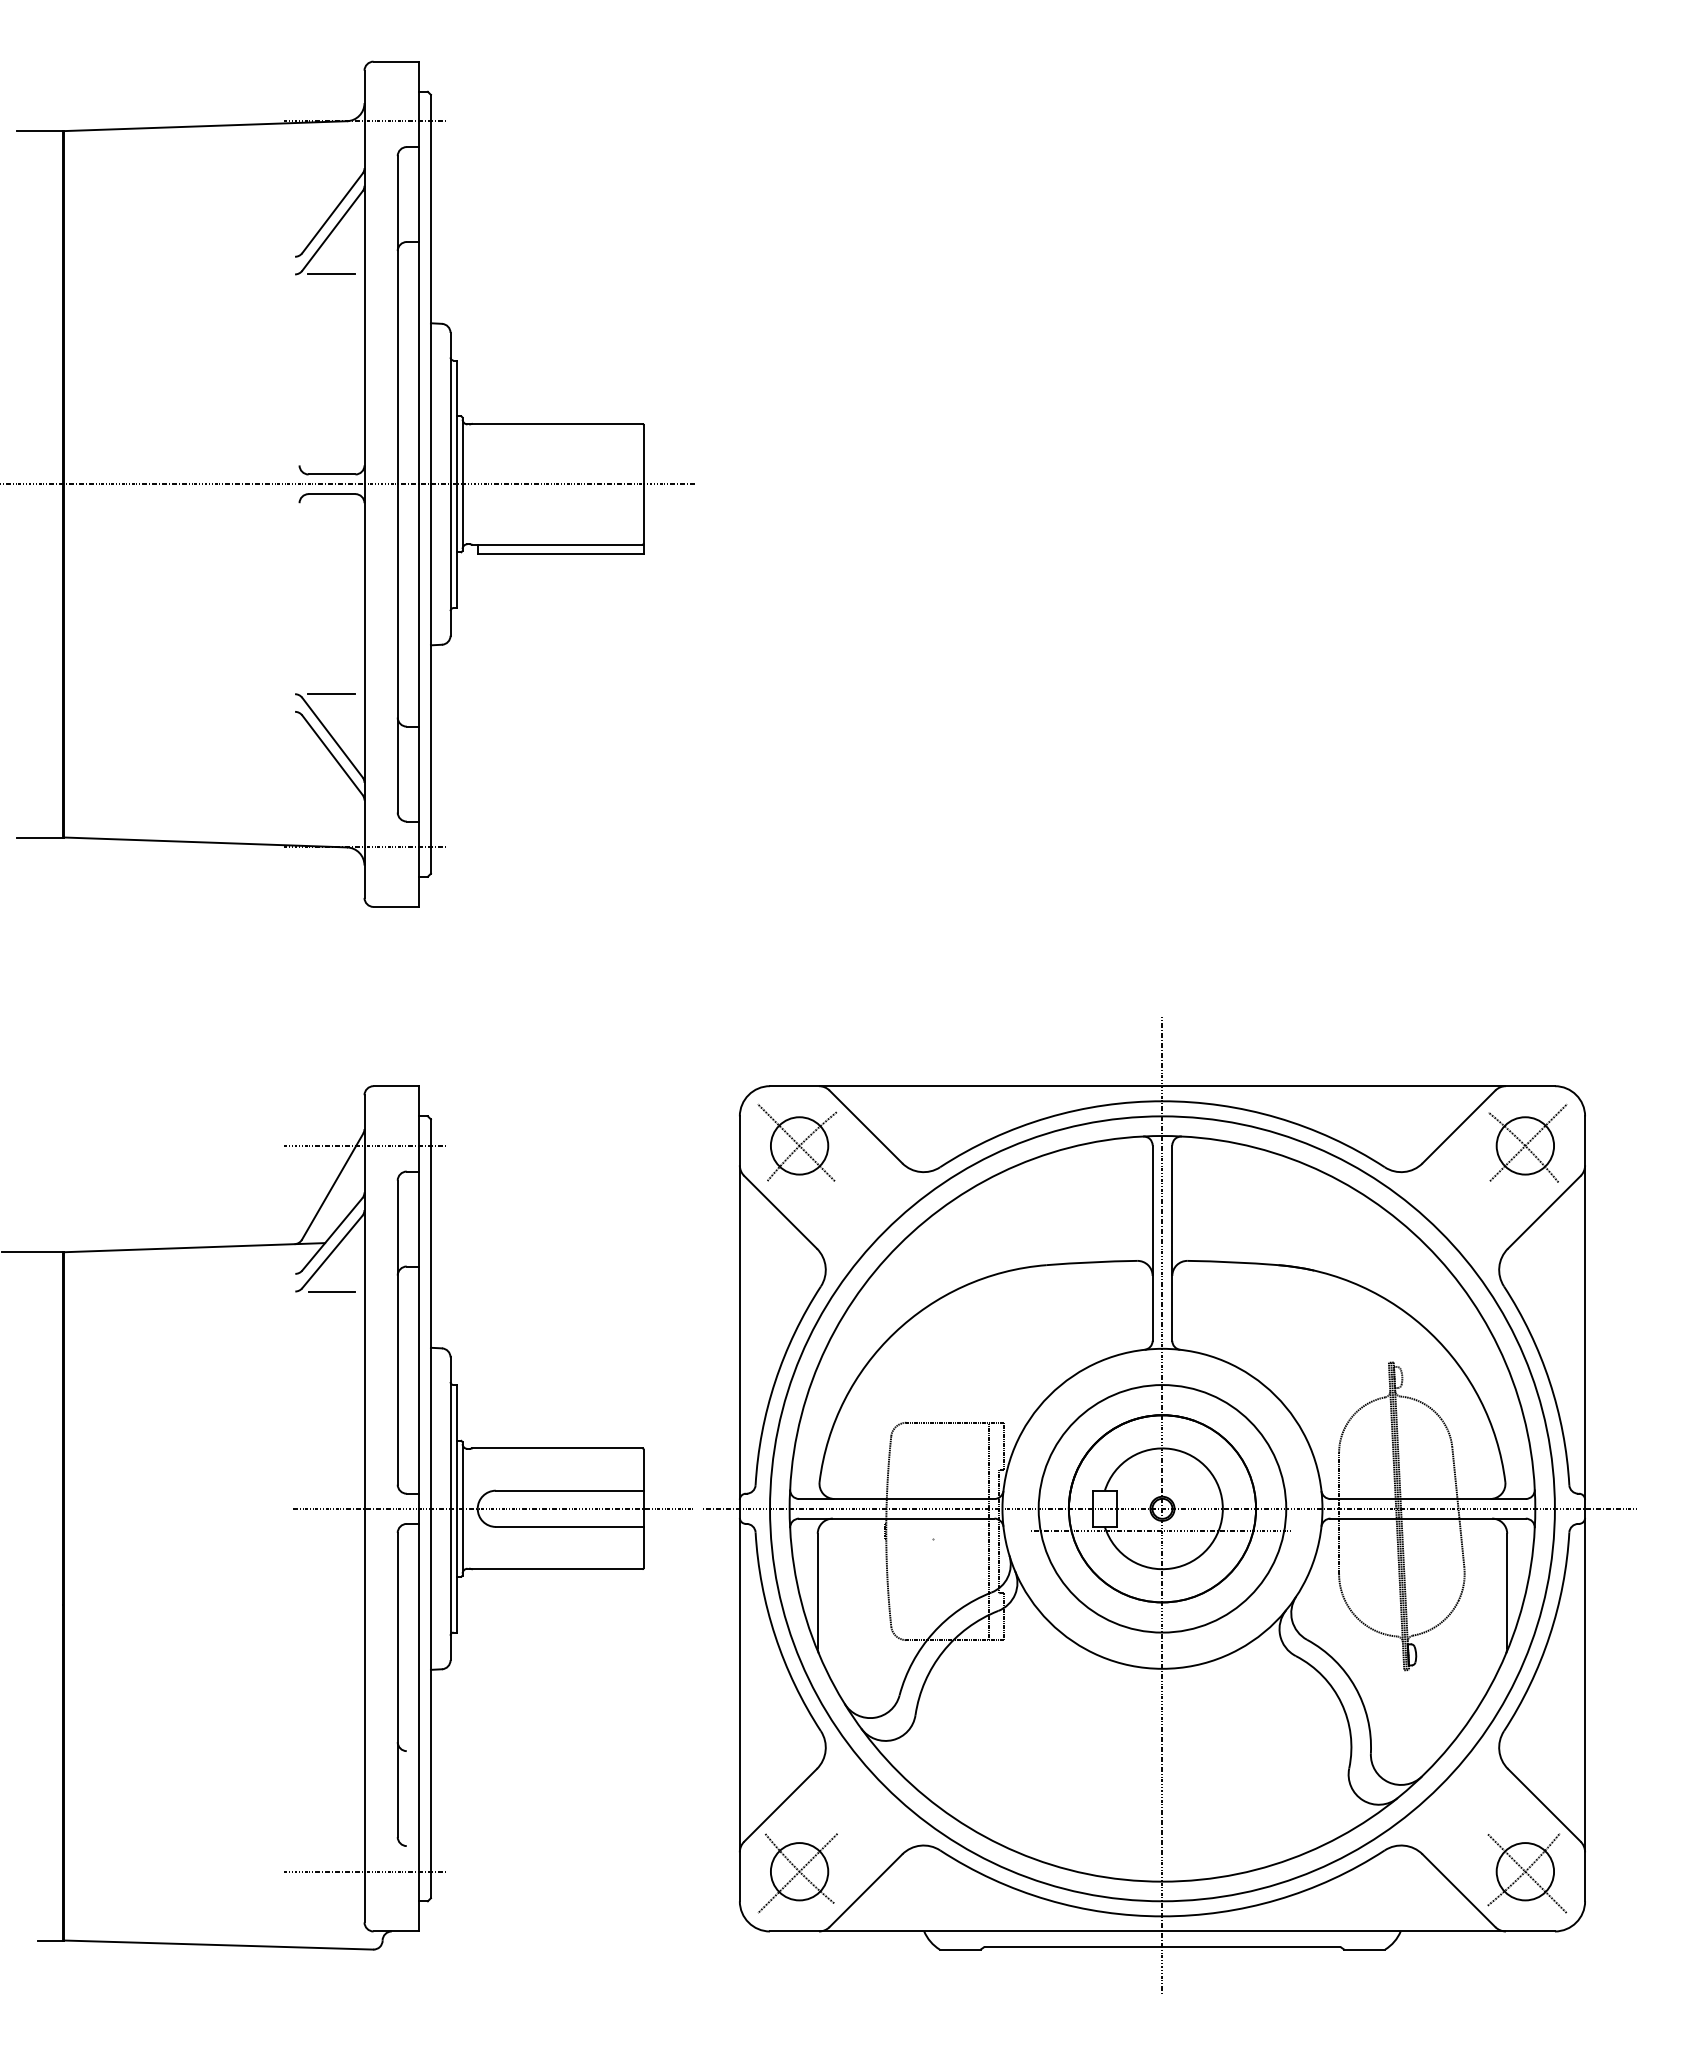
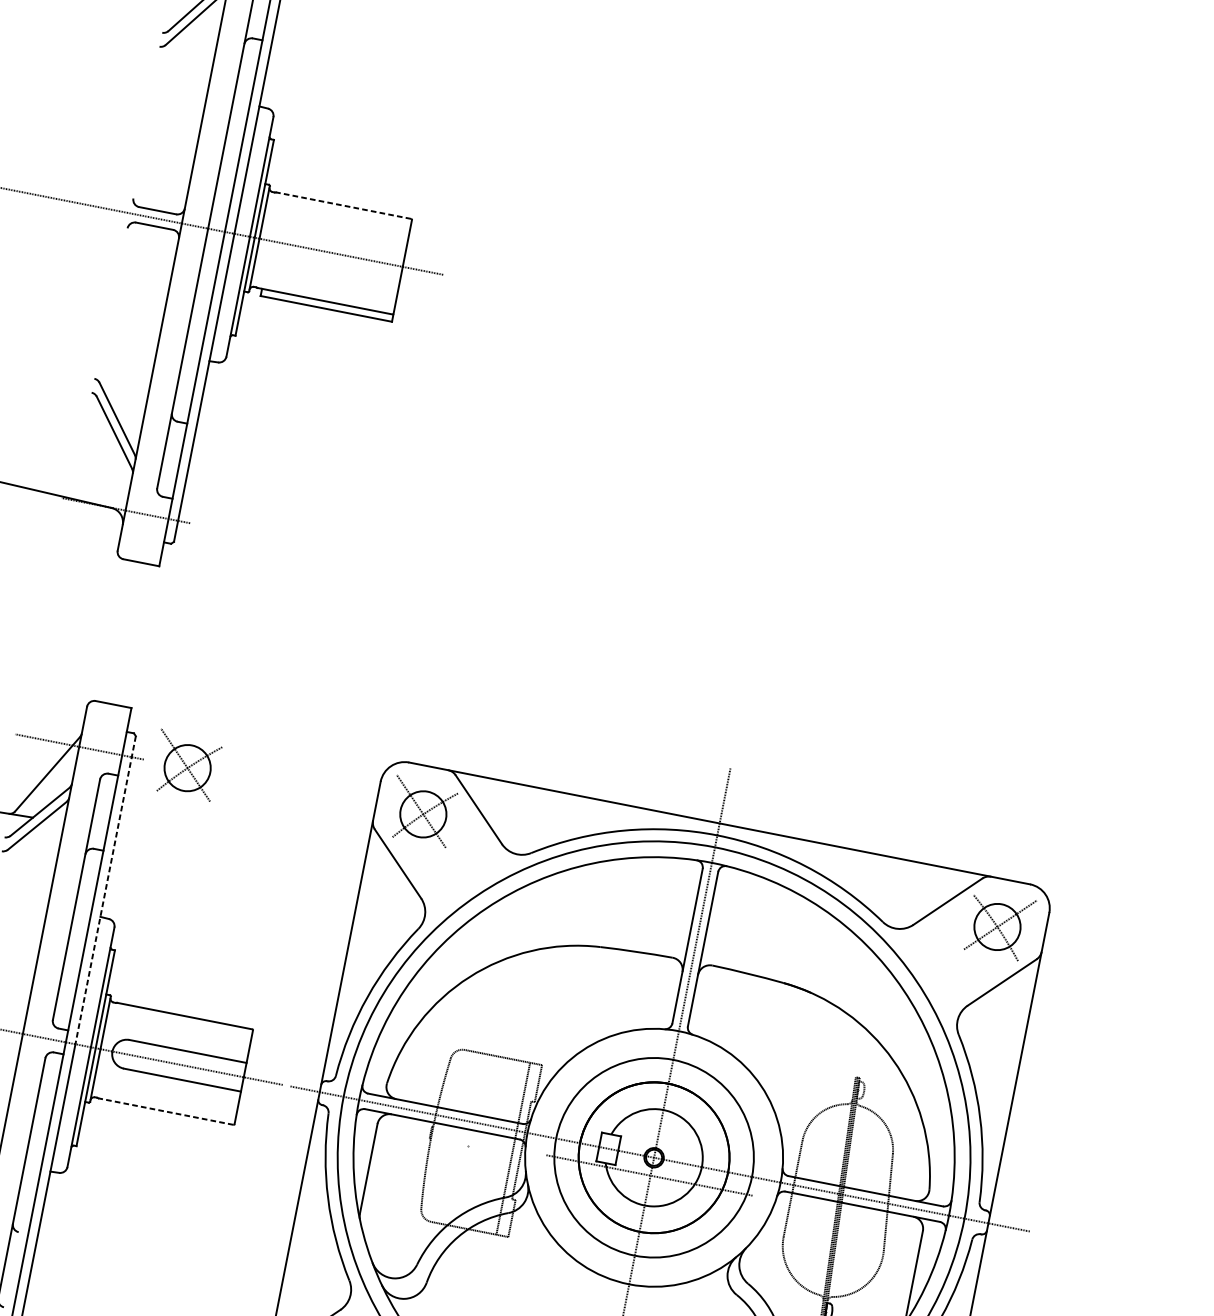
line: (331, 274) -> (188, 52), removed
line: (556, 423) -> (343, 205), solid -> dashed
line: (331, 694) -> (123, 384), removed
part: (498, 1142) -> (185, 764), added
line: (331, 1291) -> (30, 856), removed
line: (430, 1314) -> (105, 890), solid -> dashed
line: (556, 1569) -> (165, 1111), solid -> dashed

